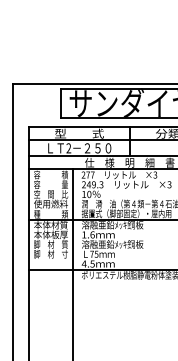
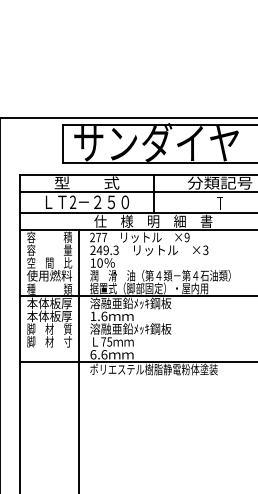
text: (154, 175) -> (186, 237), ×3 -> ×9
text: (60, 225) -> (61, 303), 本体材質 -> 本体板厚
text: (88, 263) -> (98, 354), 4.5 -> 6.6

